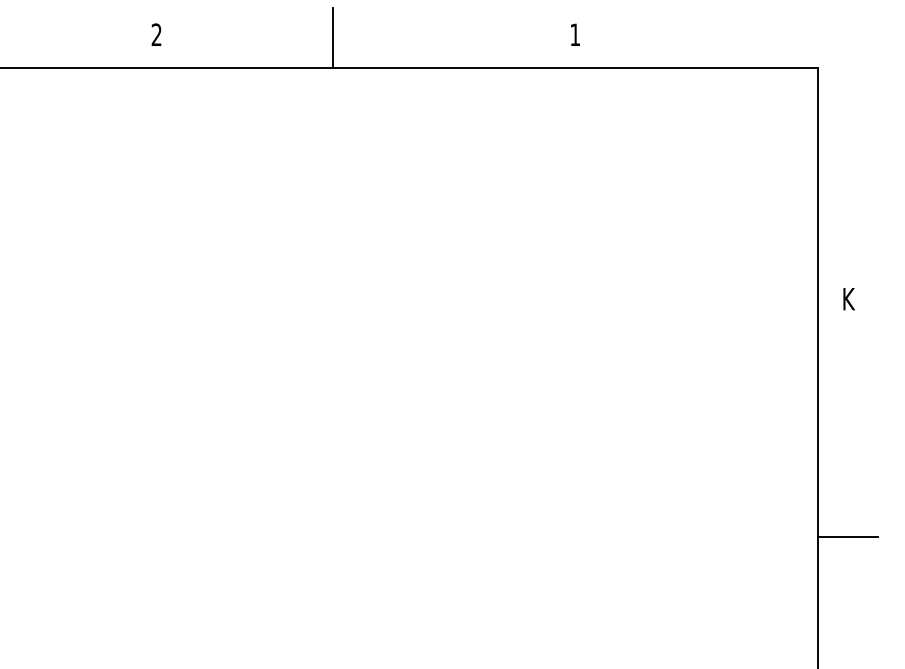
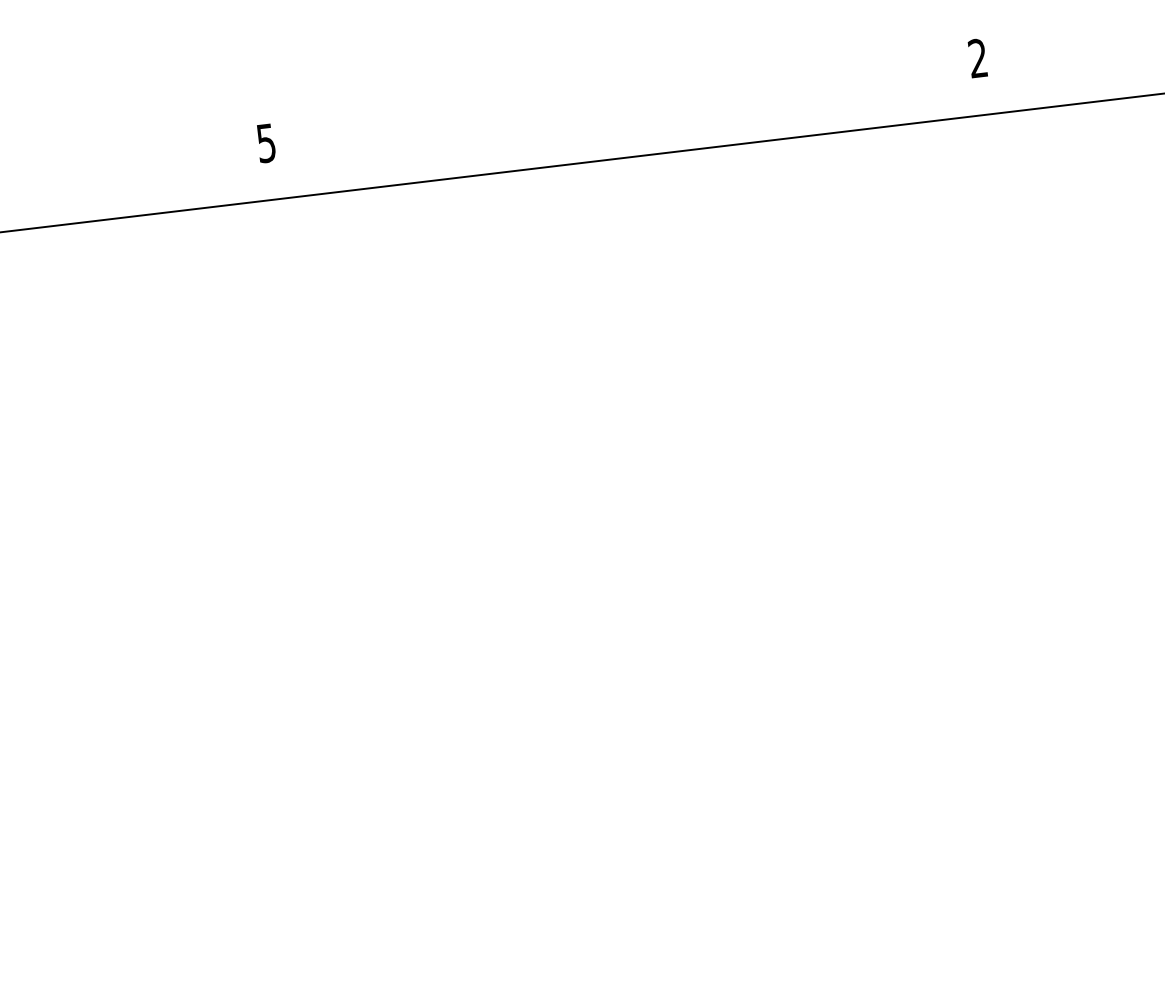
text: (156, 34) -> (265, 142), 2 -> 5
text: (574, 34) -> (976, 57), 1 -> 2
line: (332, 38) -> (566, 113), removed

